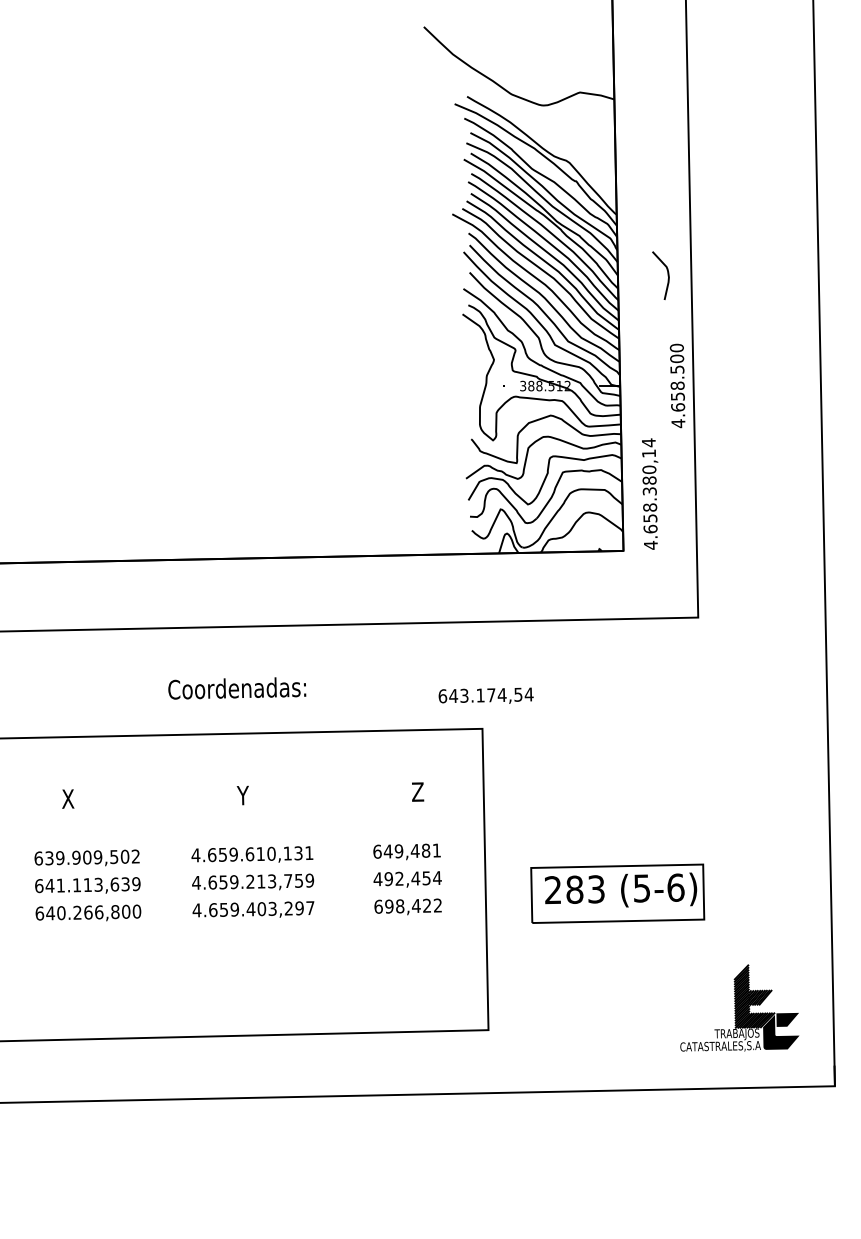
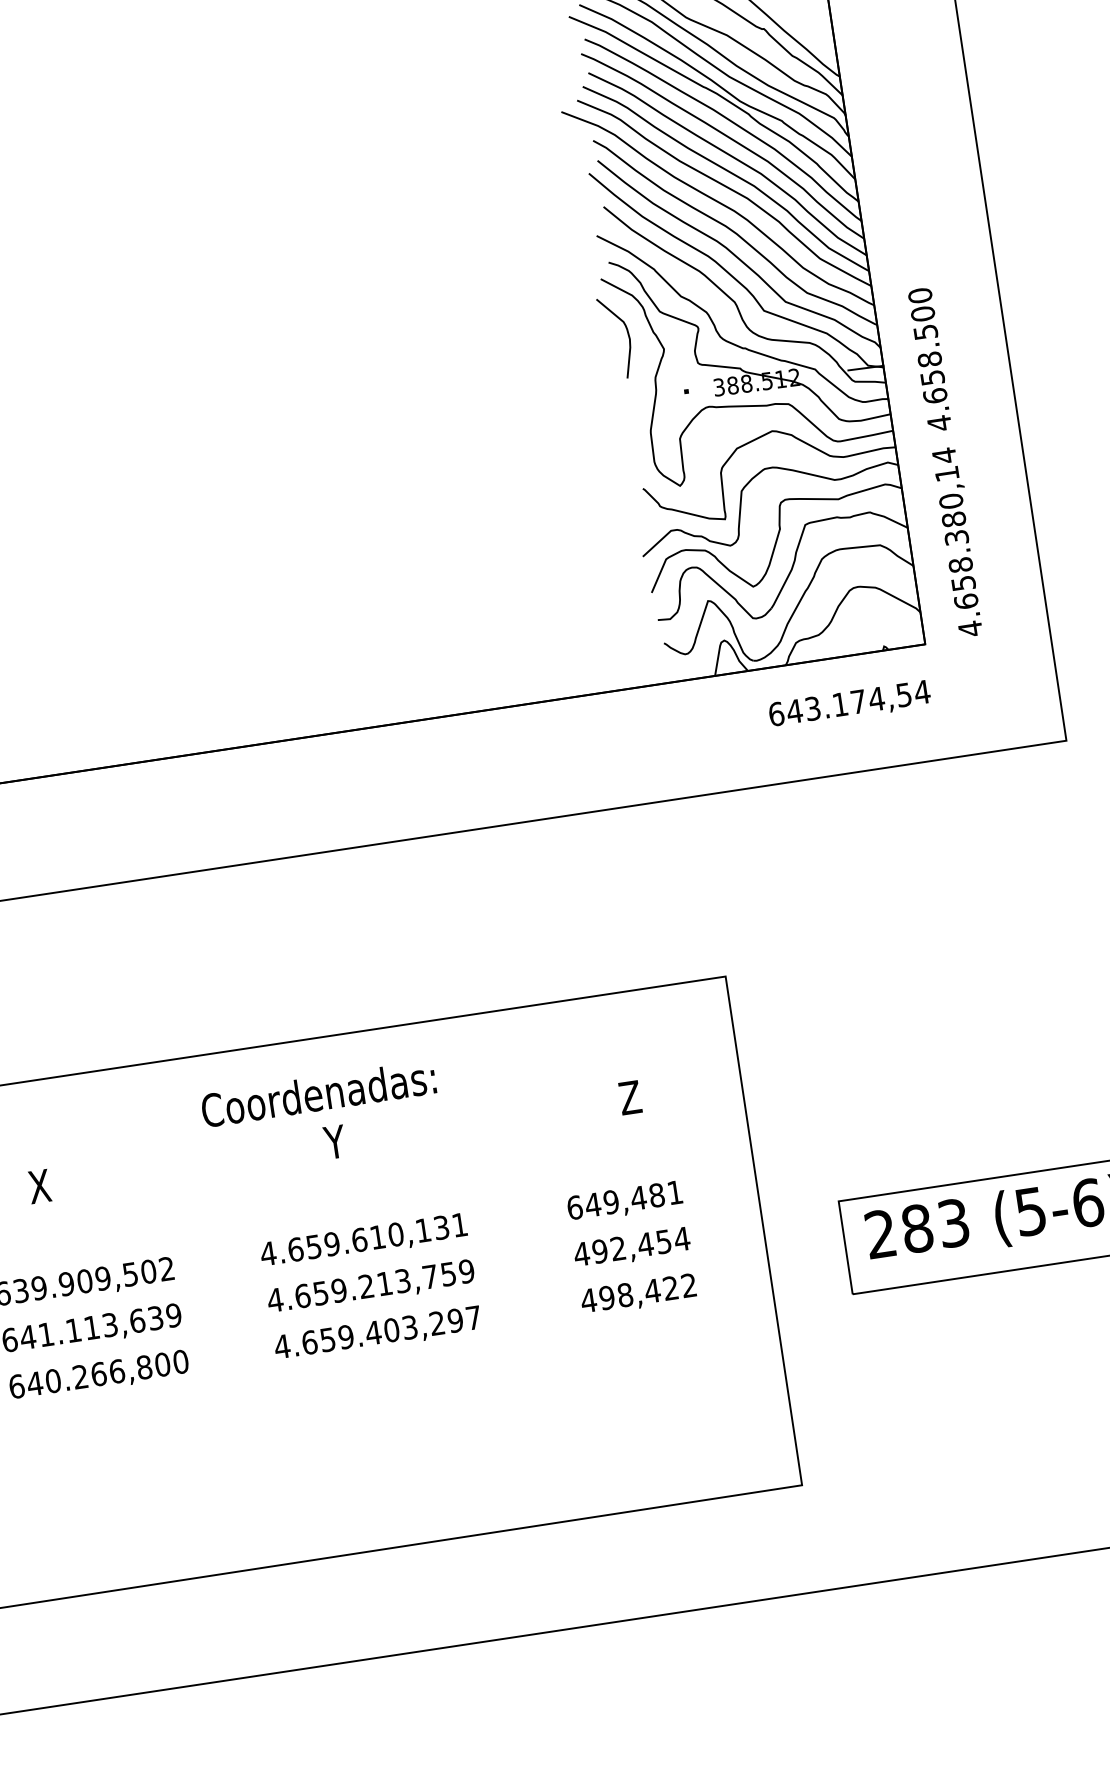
curve: (667, 275) -> (627, 336), moved
text: (677, 385) -> (929, 359), moved
text: (237, 688) -> (319, 1094), moved
text: (485, 695) -> (848, 703), moved
text: (378, 906) -> (588, 1300), 698,422 -> 498,422

